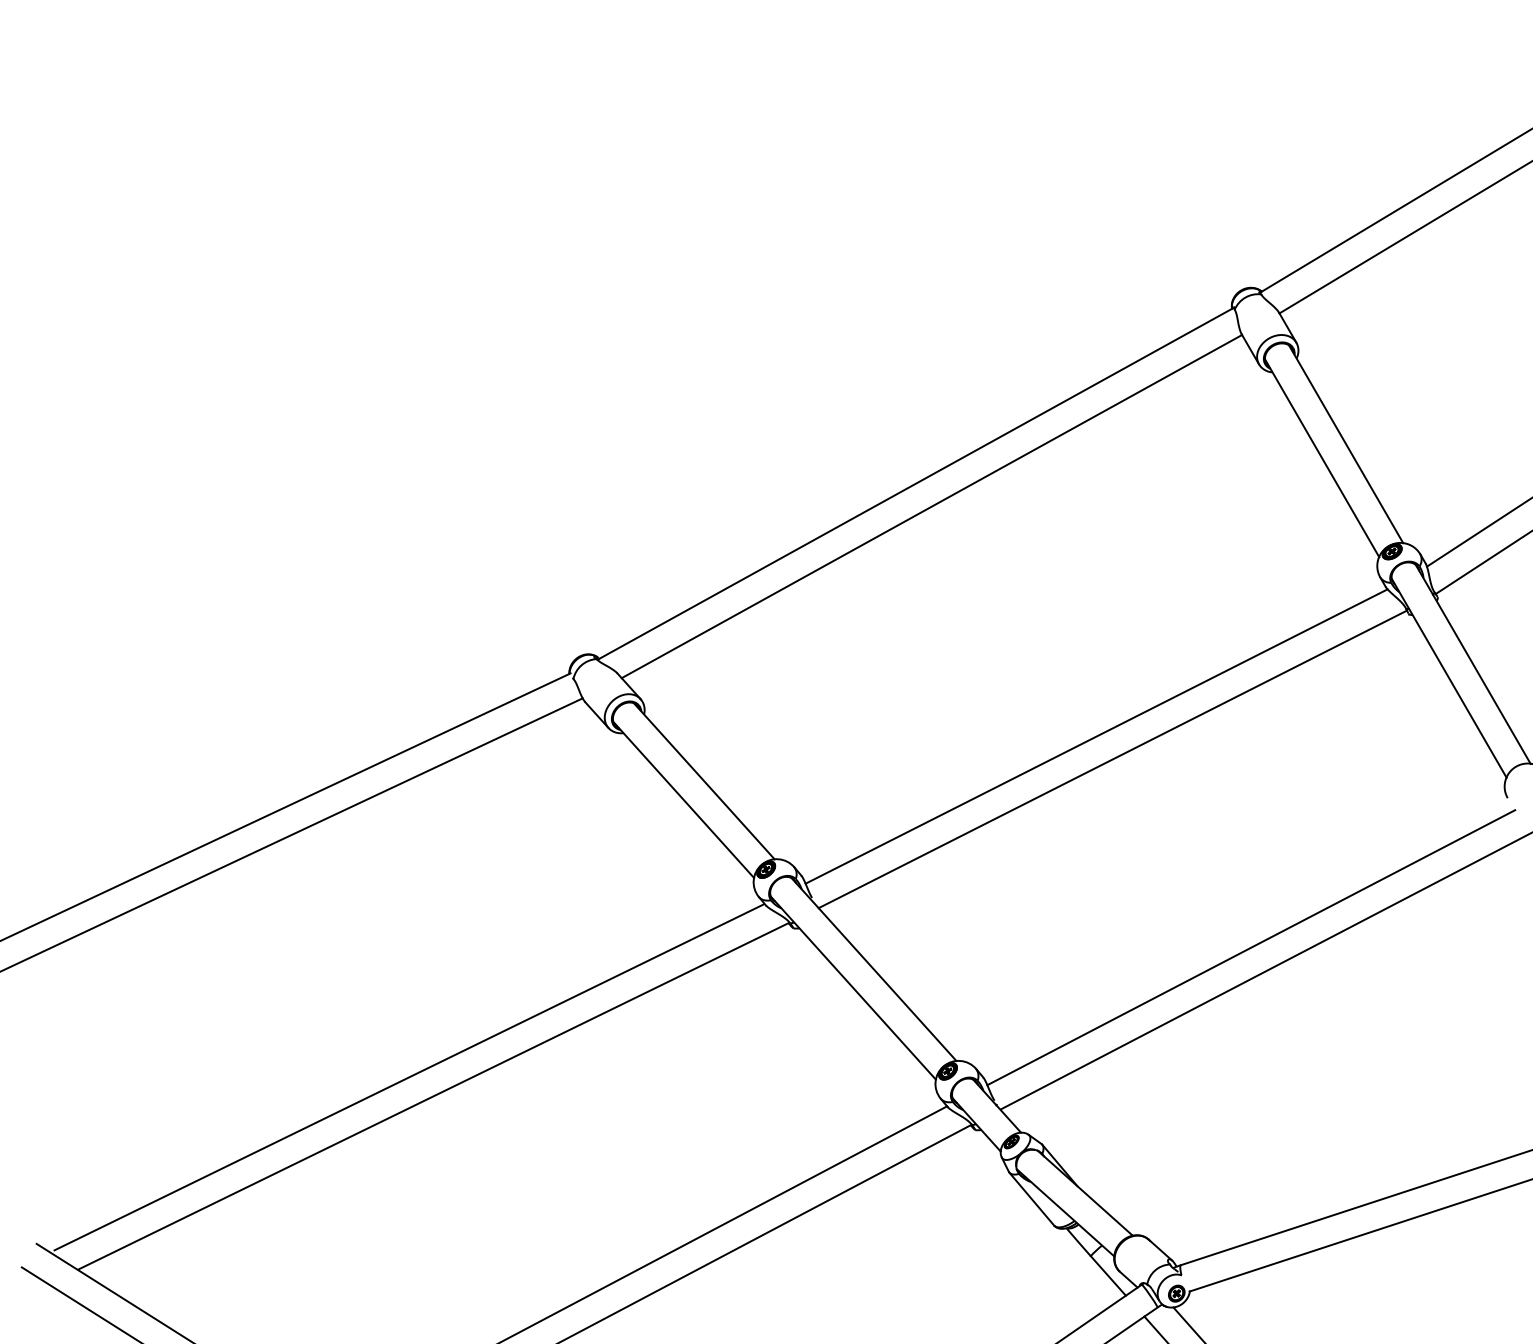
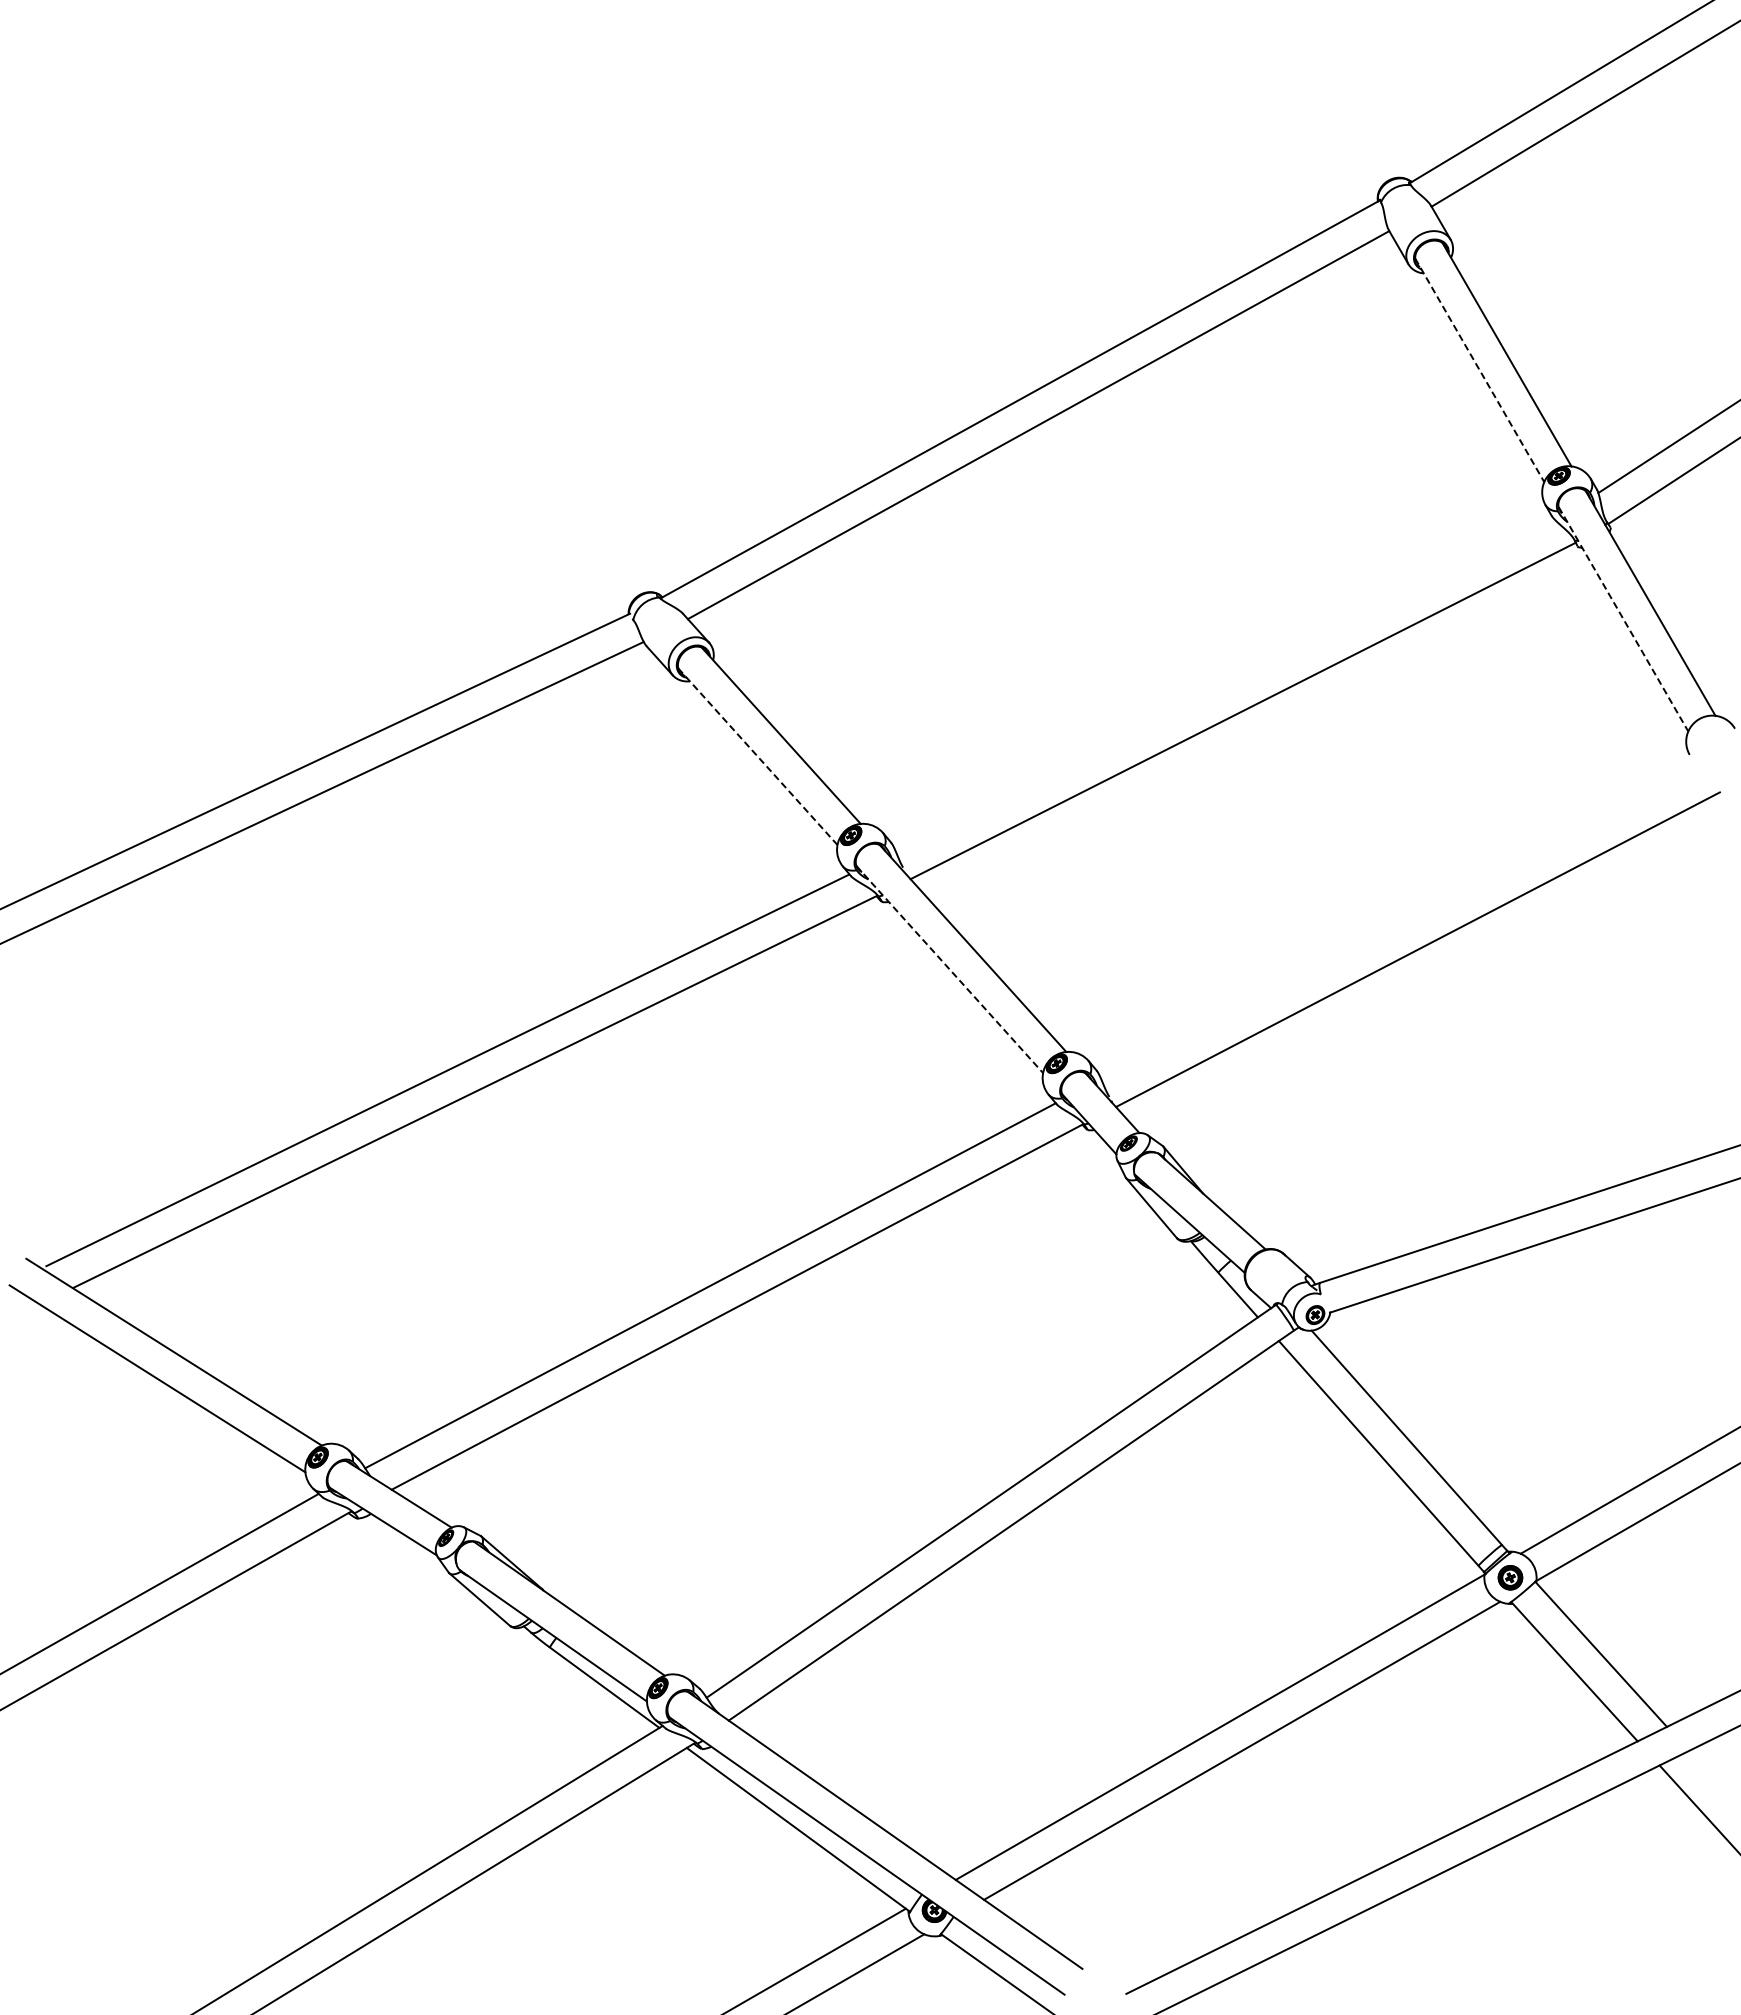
line: (1322, 458) -> (1480, 370), solid -> dashed
line: (1449, 678) -> (1623, 619), solid -> dashed
line: (1096, 735) -> (1224, 684), removed
line: (683, 799) -> (757, 756), solid -> dashed
line: (1251, 947) -> (1399, 923), removed
line: (853, 988) -> (950, 969), solid -> dashed

